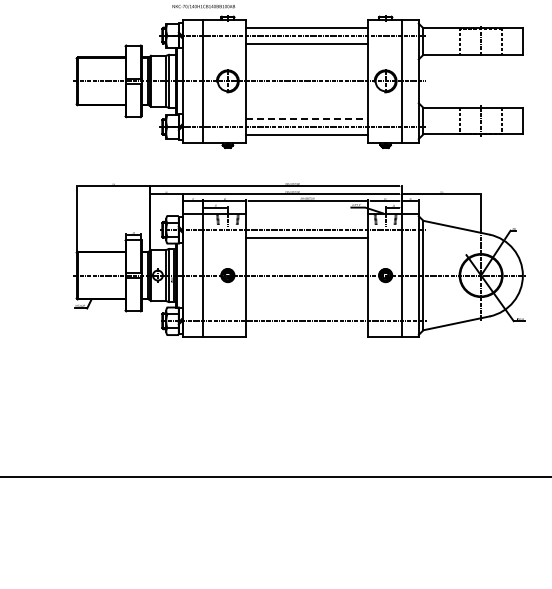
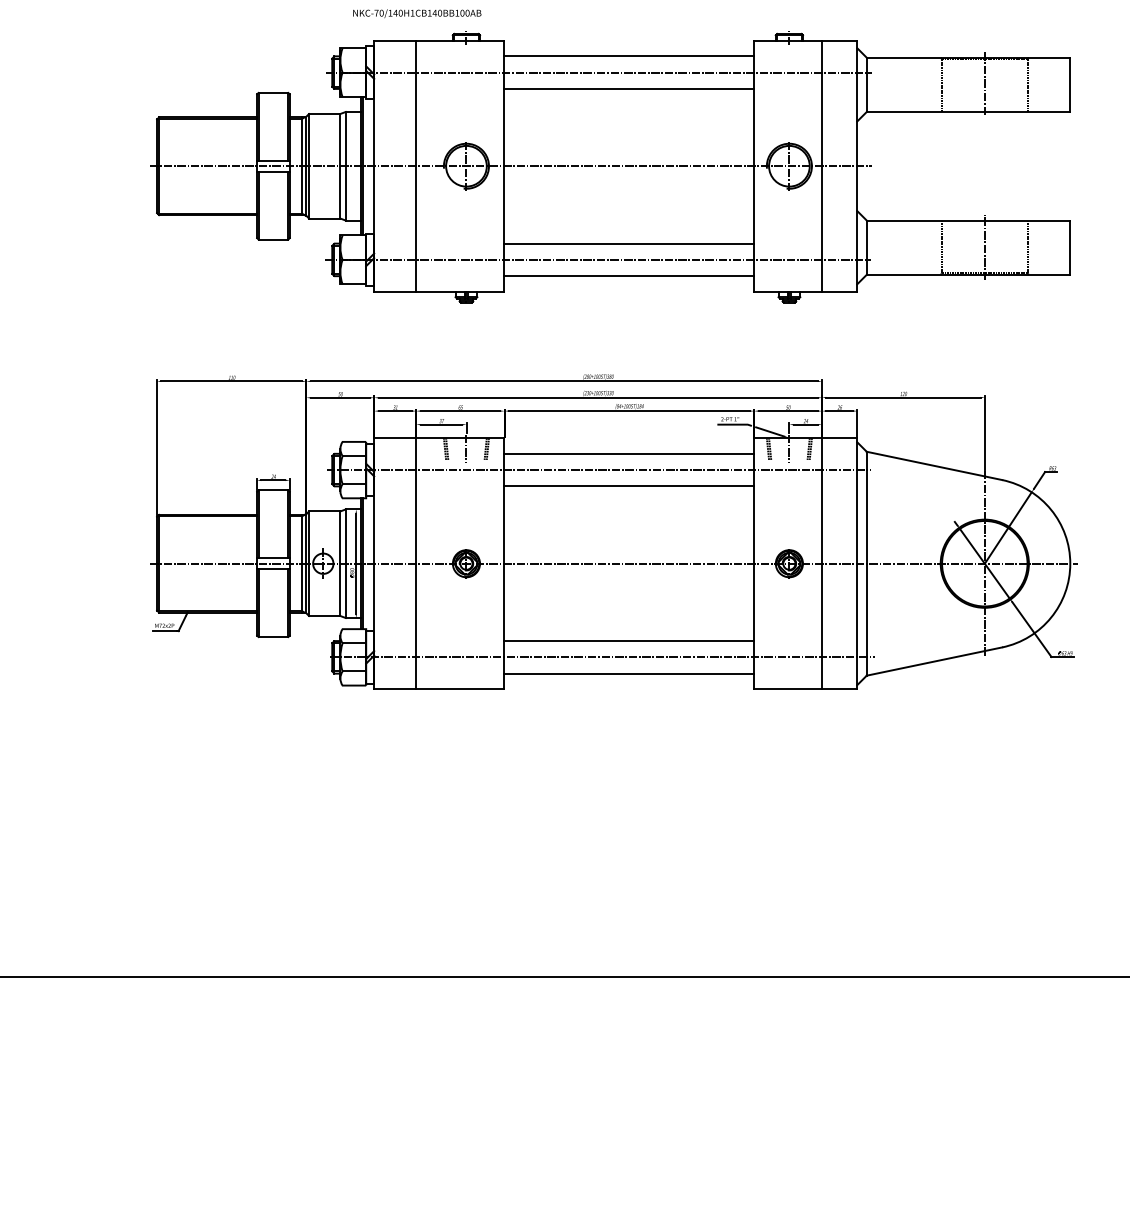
line: (307, 119) -> (629, 244), dashed -> solid
line: (307, 221) -> (629, 453), added
line: (307, 313) -> (629, 641), added
line: (307, 329) -> (629, 674), added

